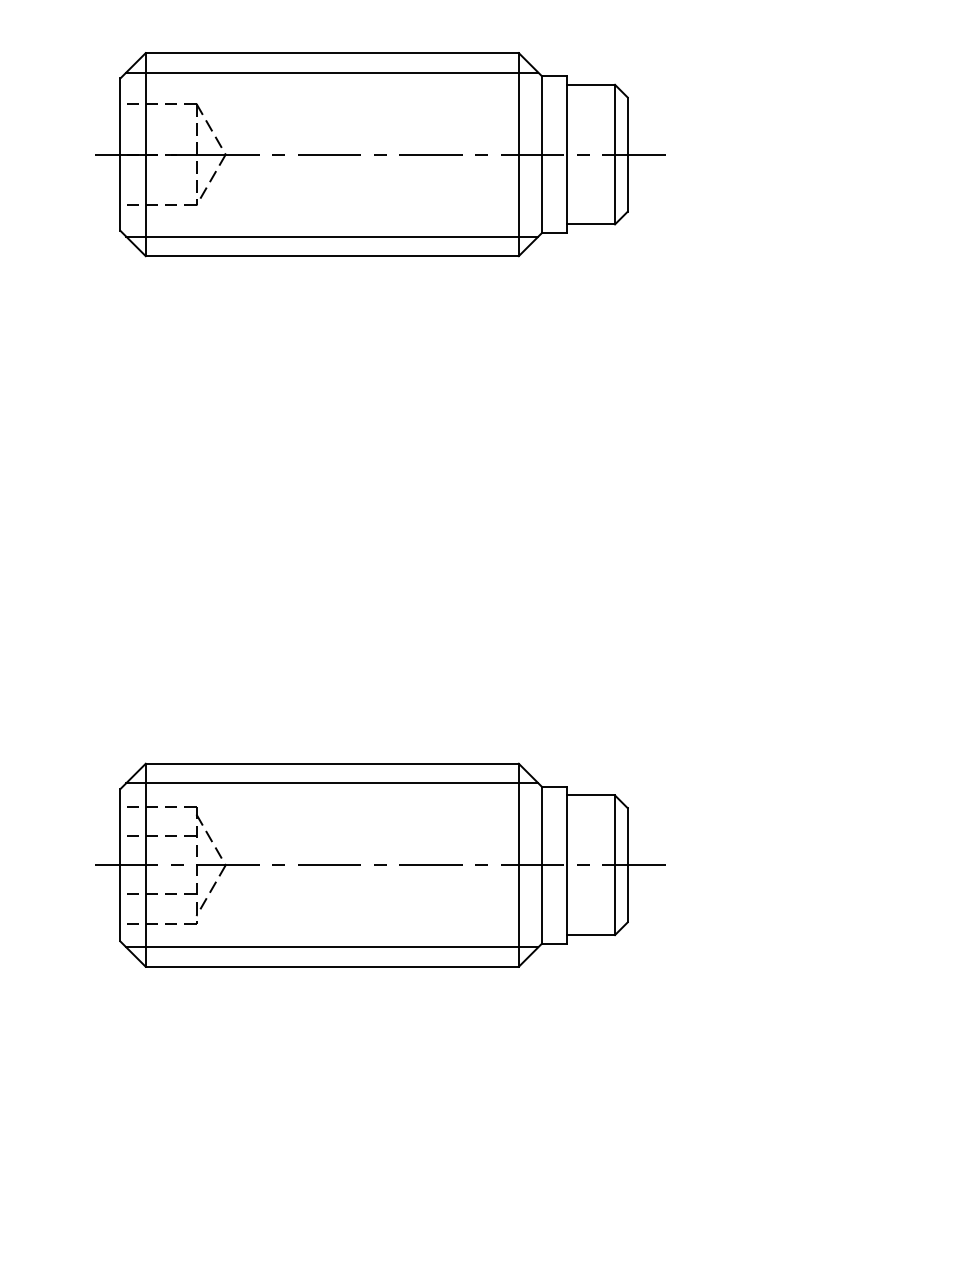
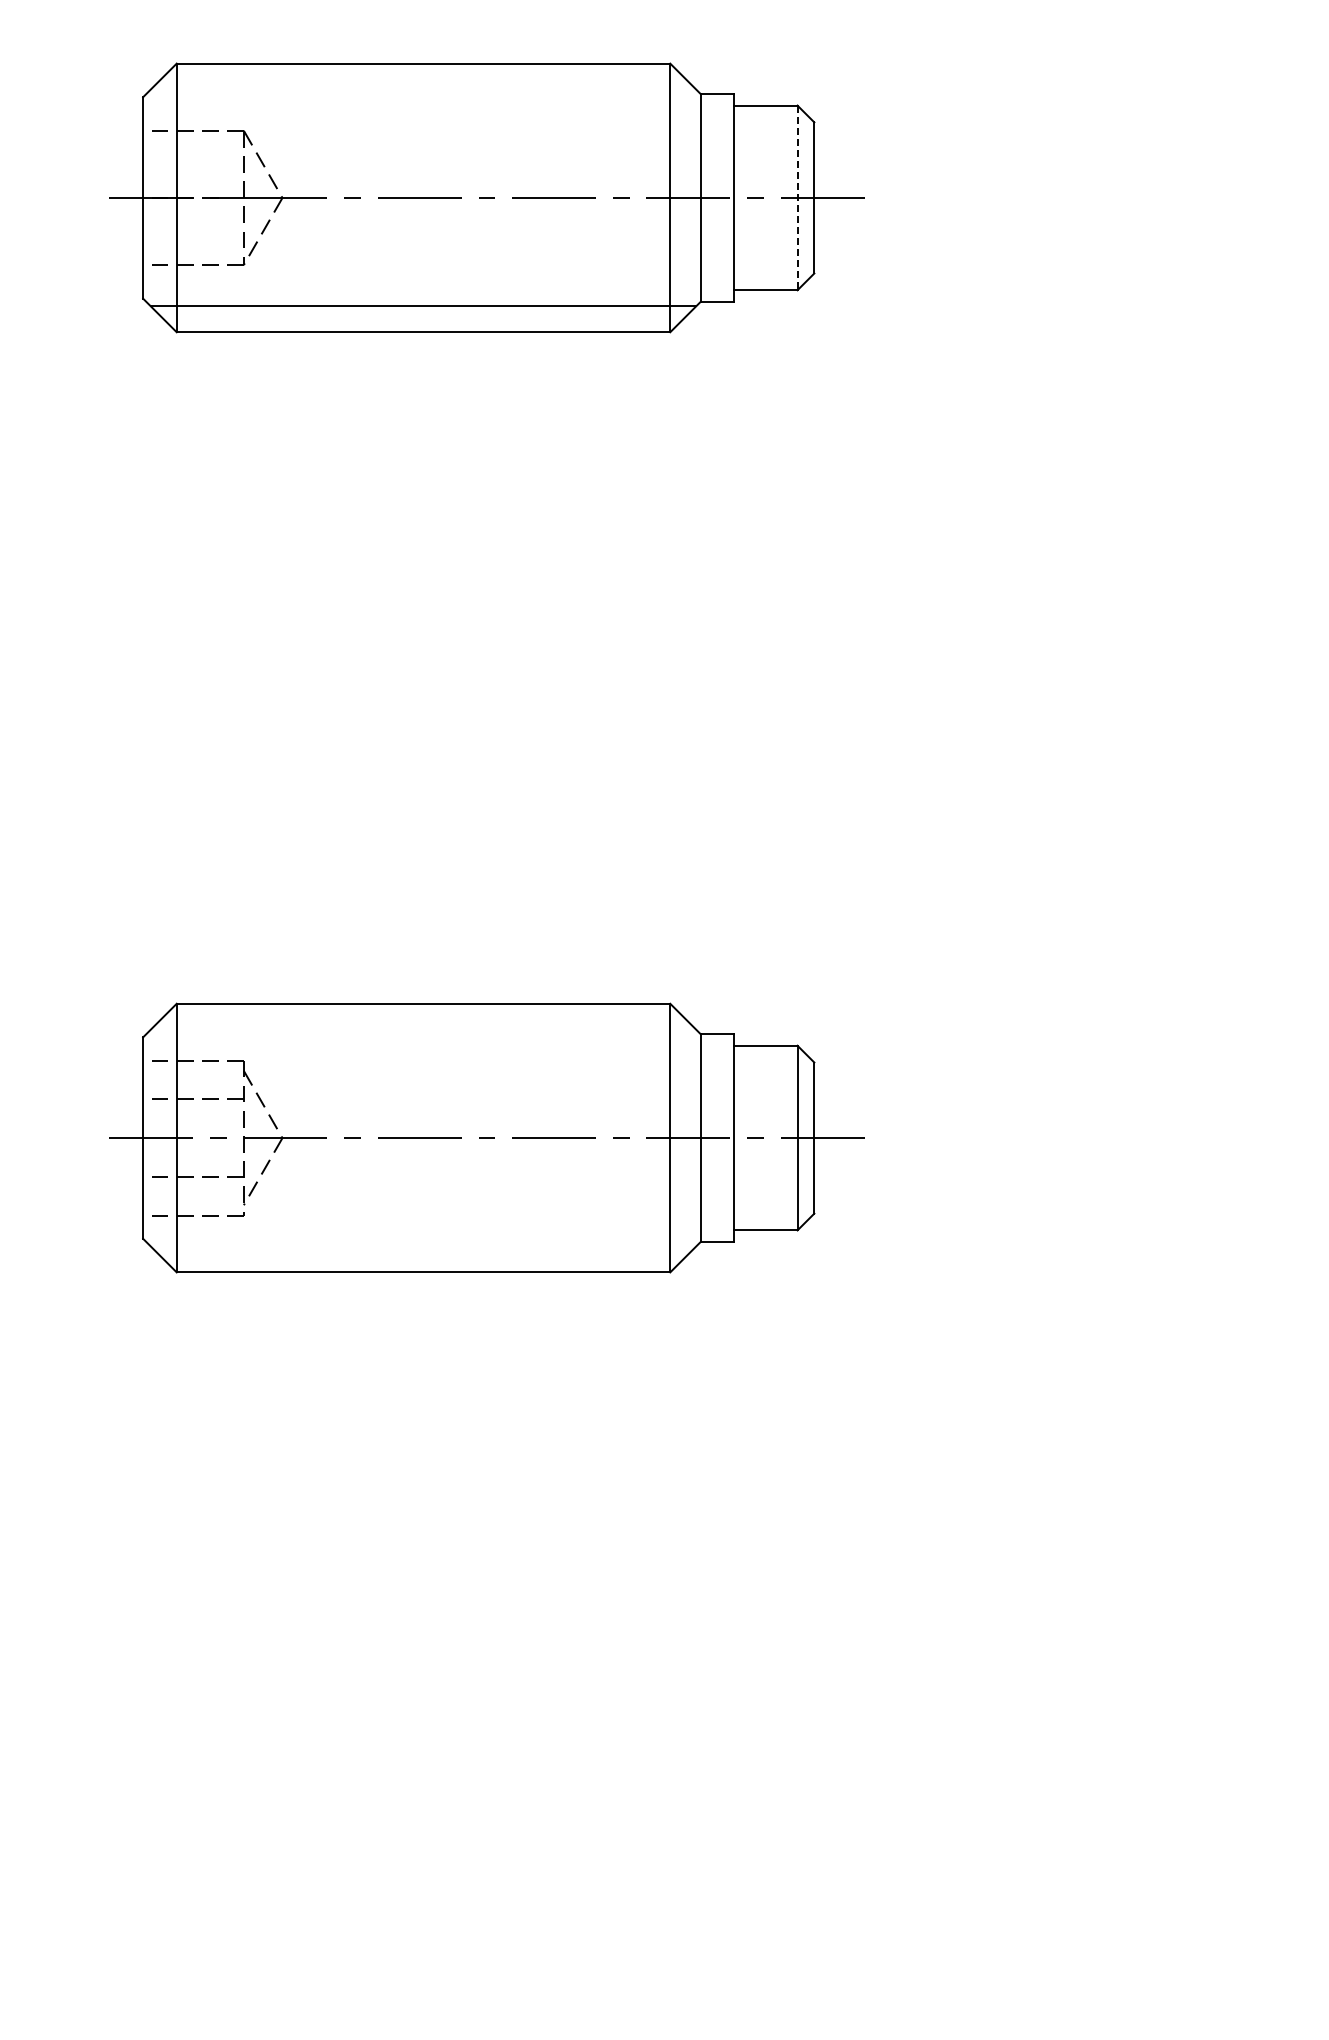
line: (332, 72) -> (423, 89), removed
line: (615, 155) -> (797, 198), solid -> dashed
line: (332, 783) -> (423, 1029), removed
line: (332, 947) -> (423, 1246), removed

